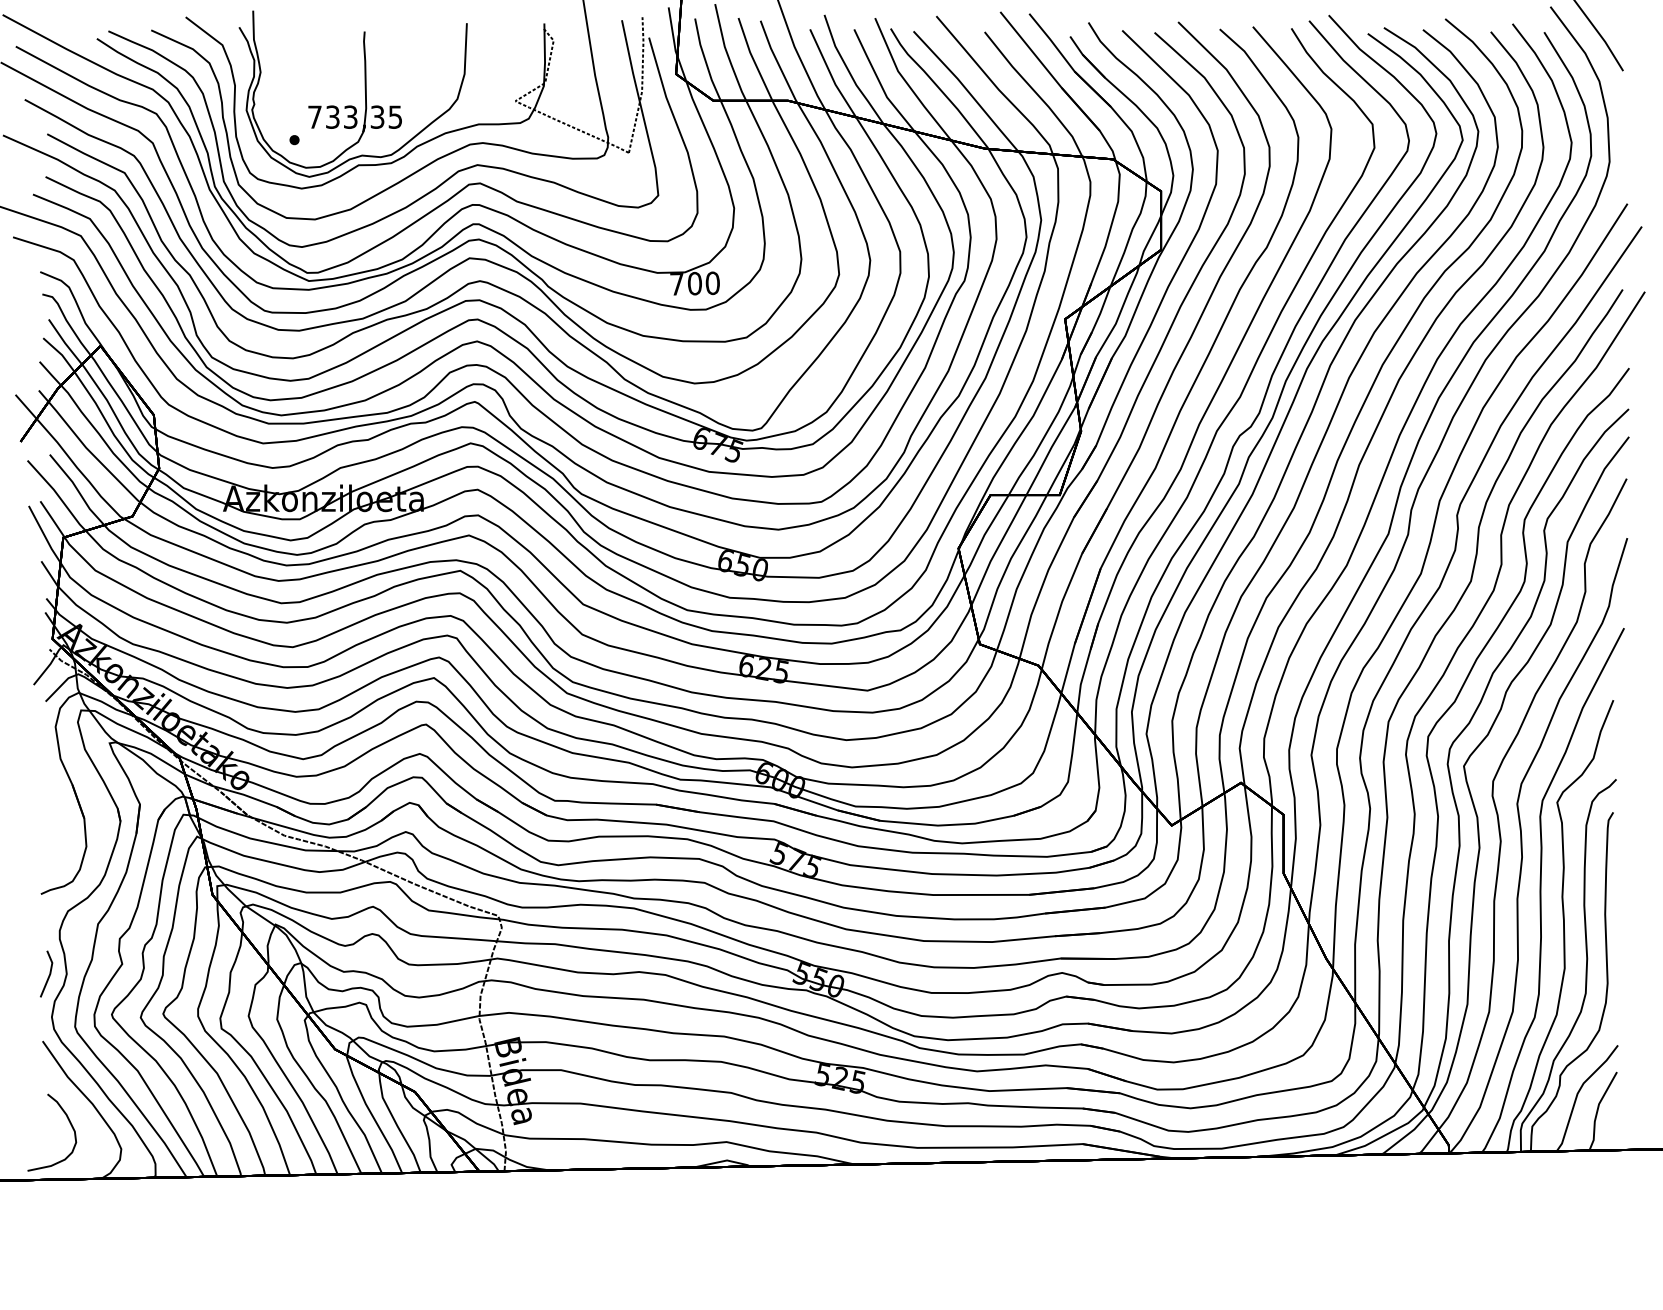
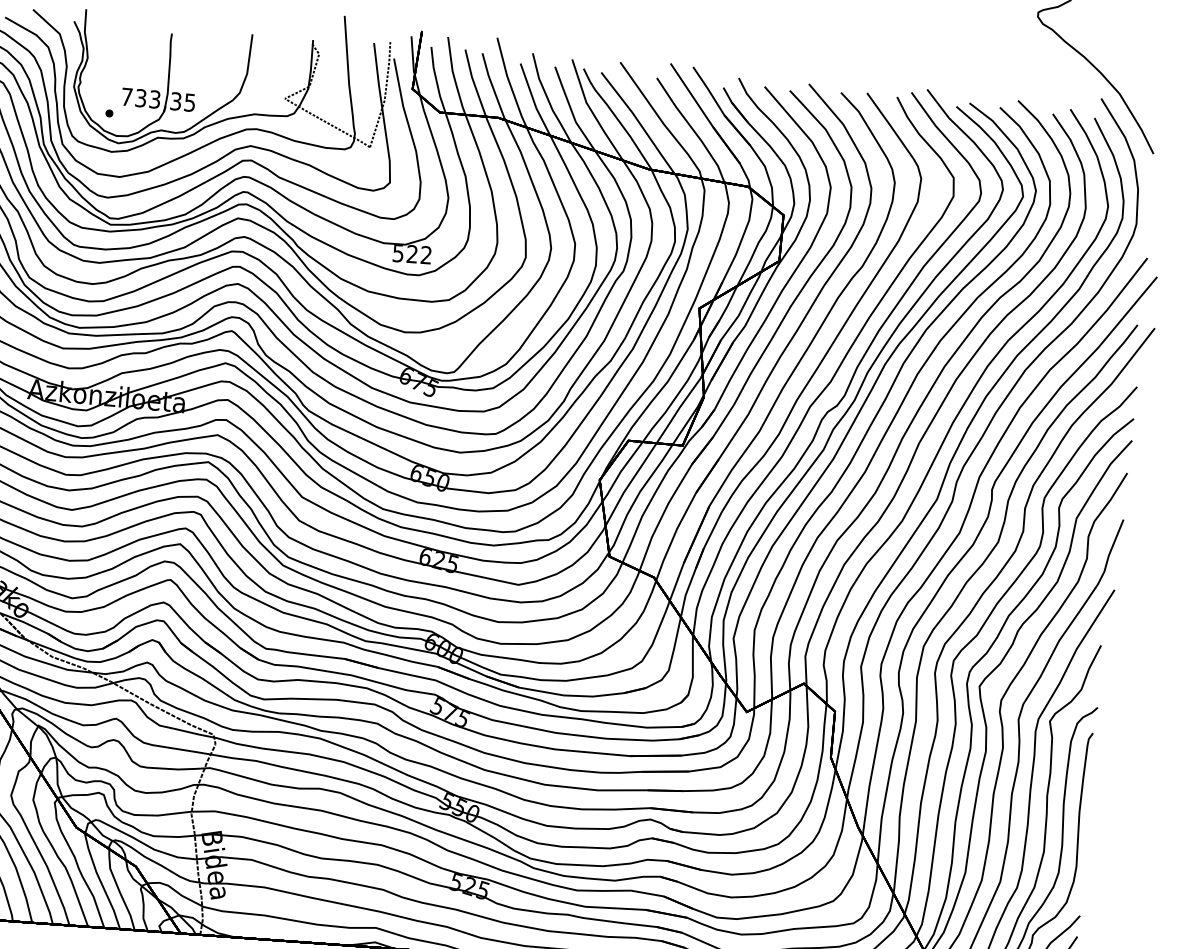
text: (694, 283) -> (412, 254), 700 -> 522

